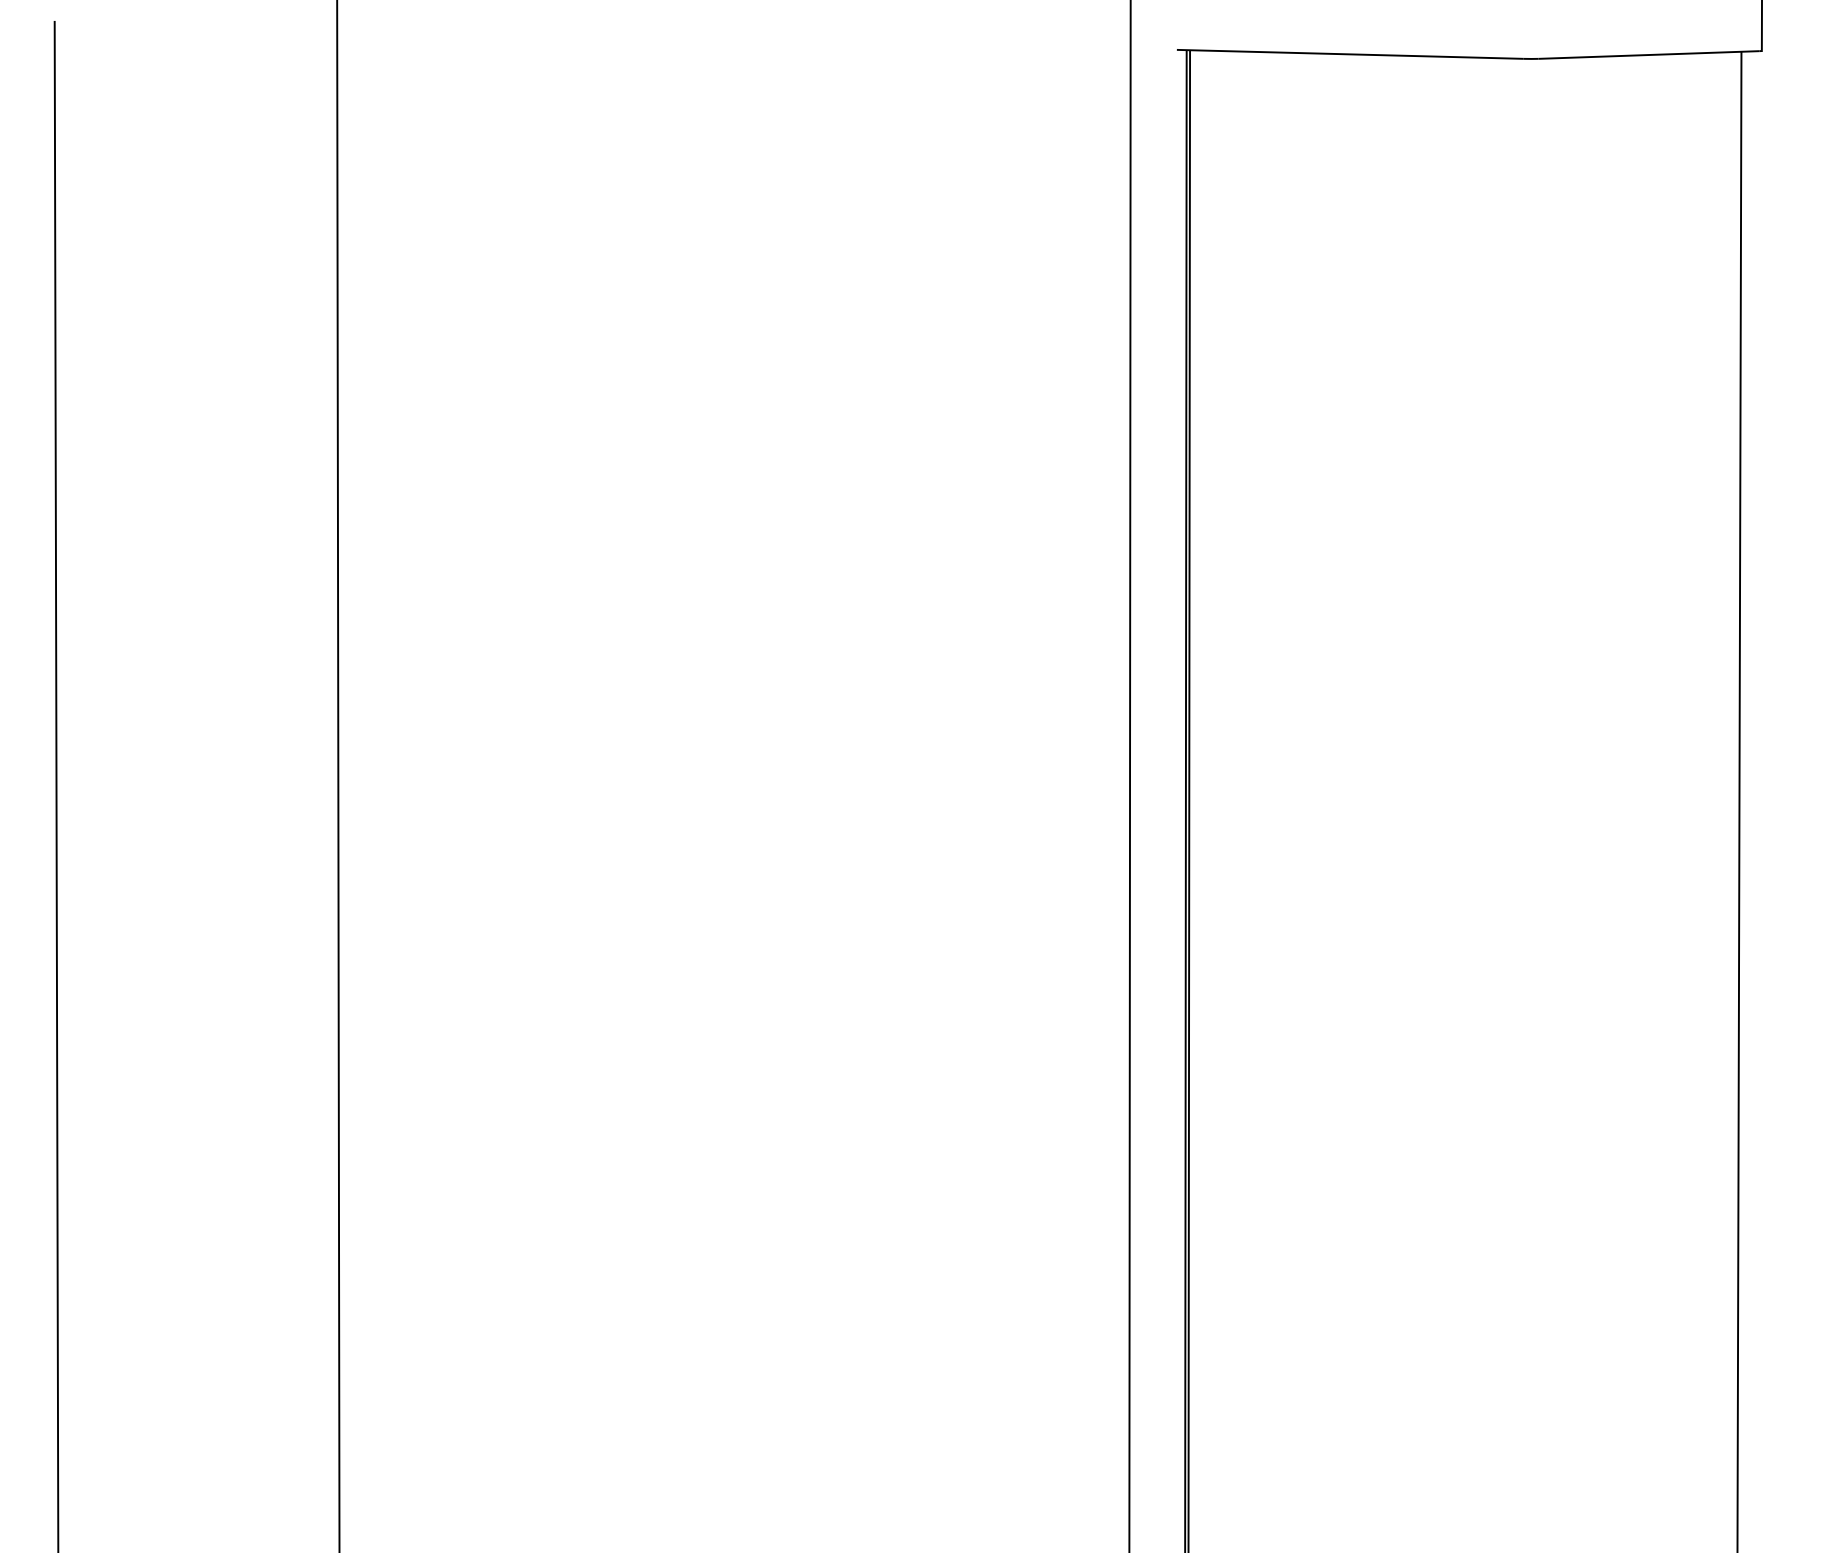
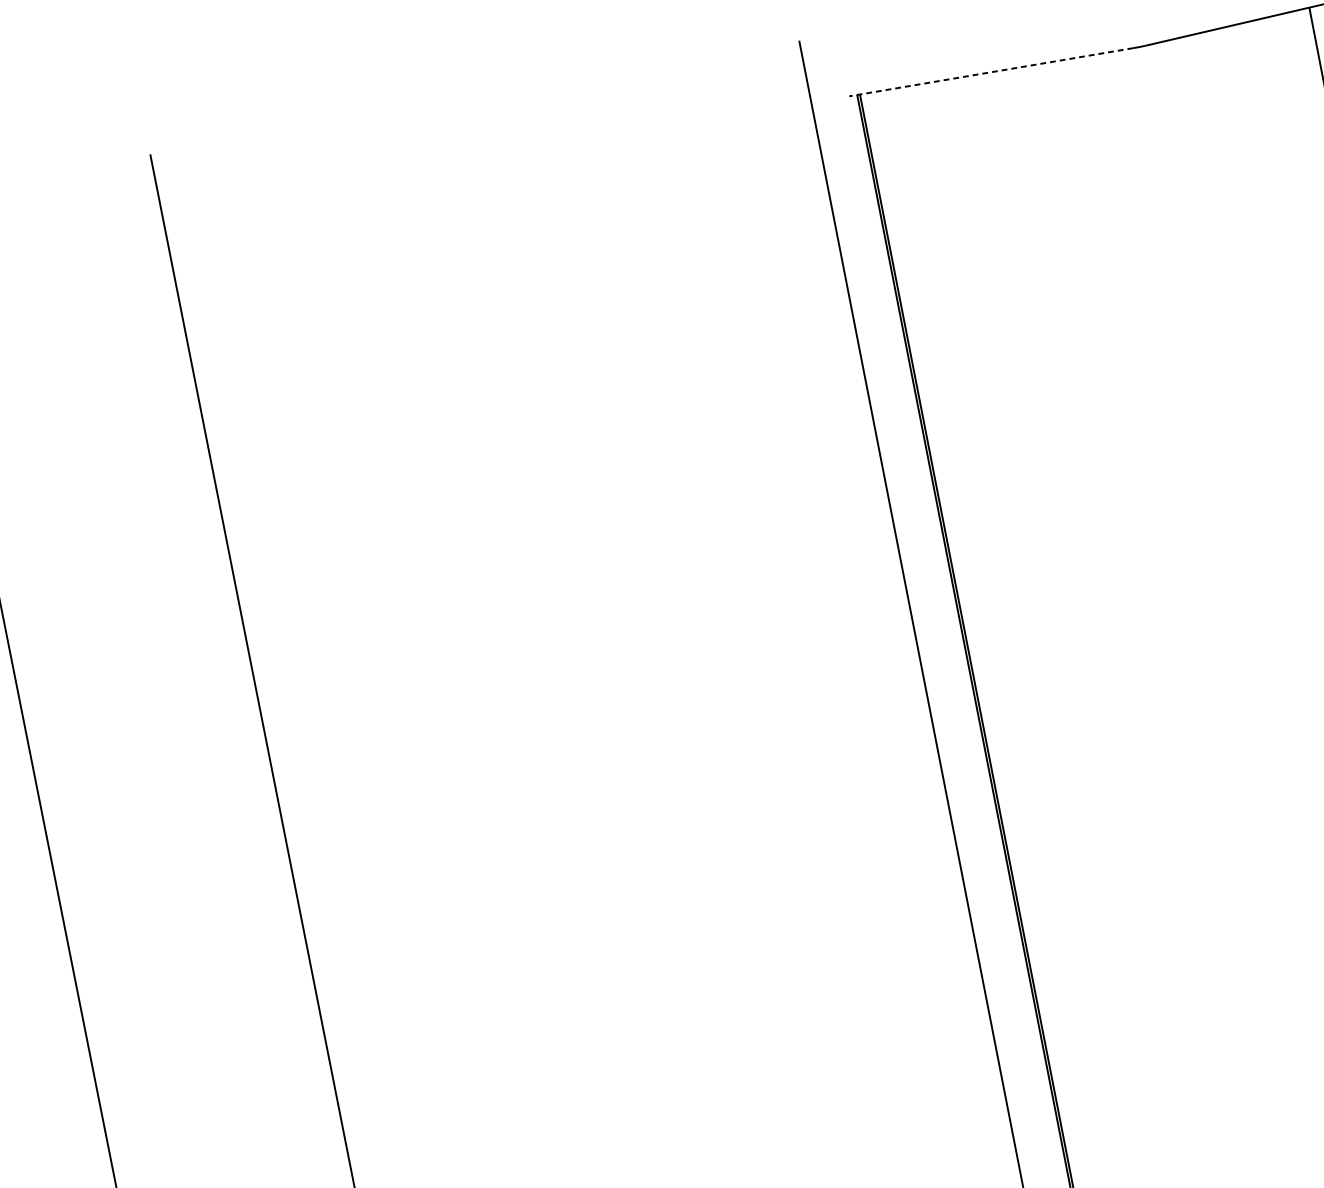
line: (1349, 54) -> (990, 72), solid -> dashed

